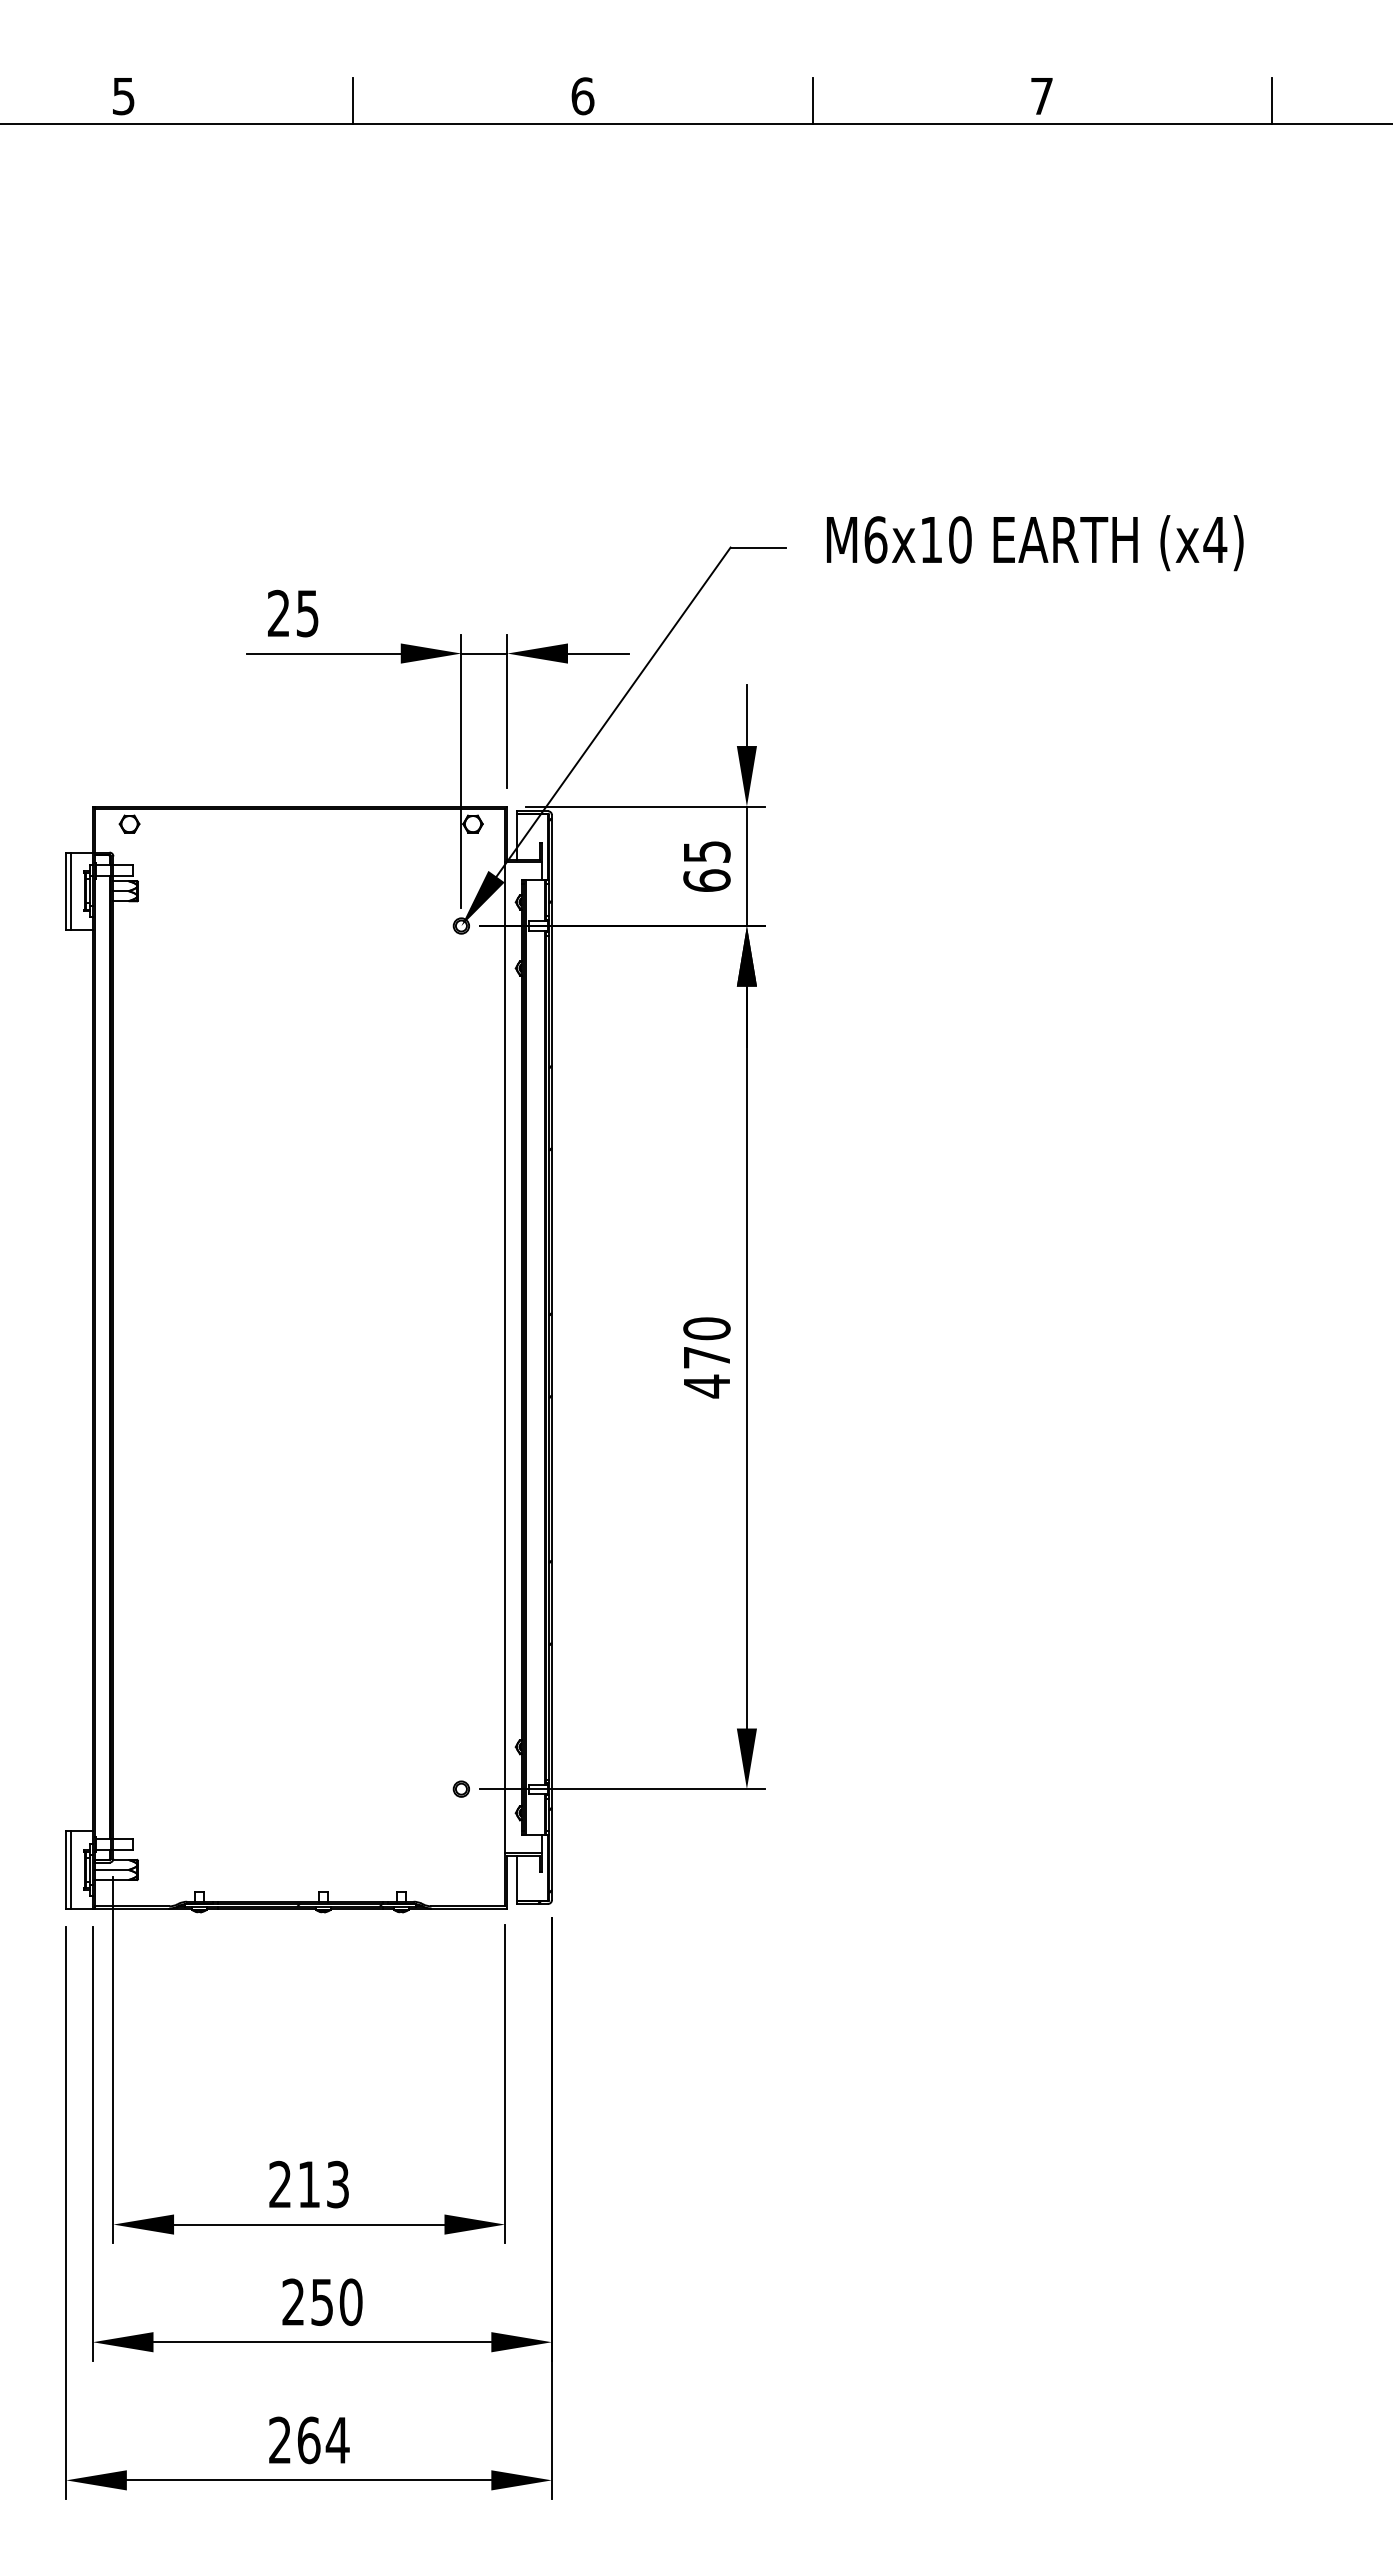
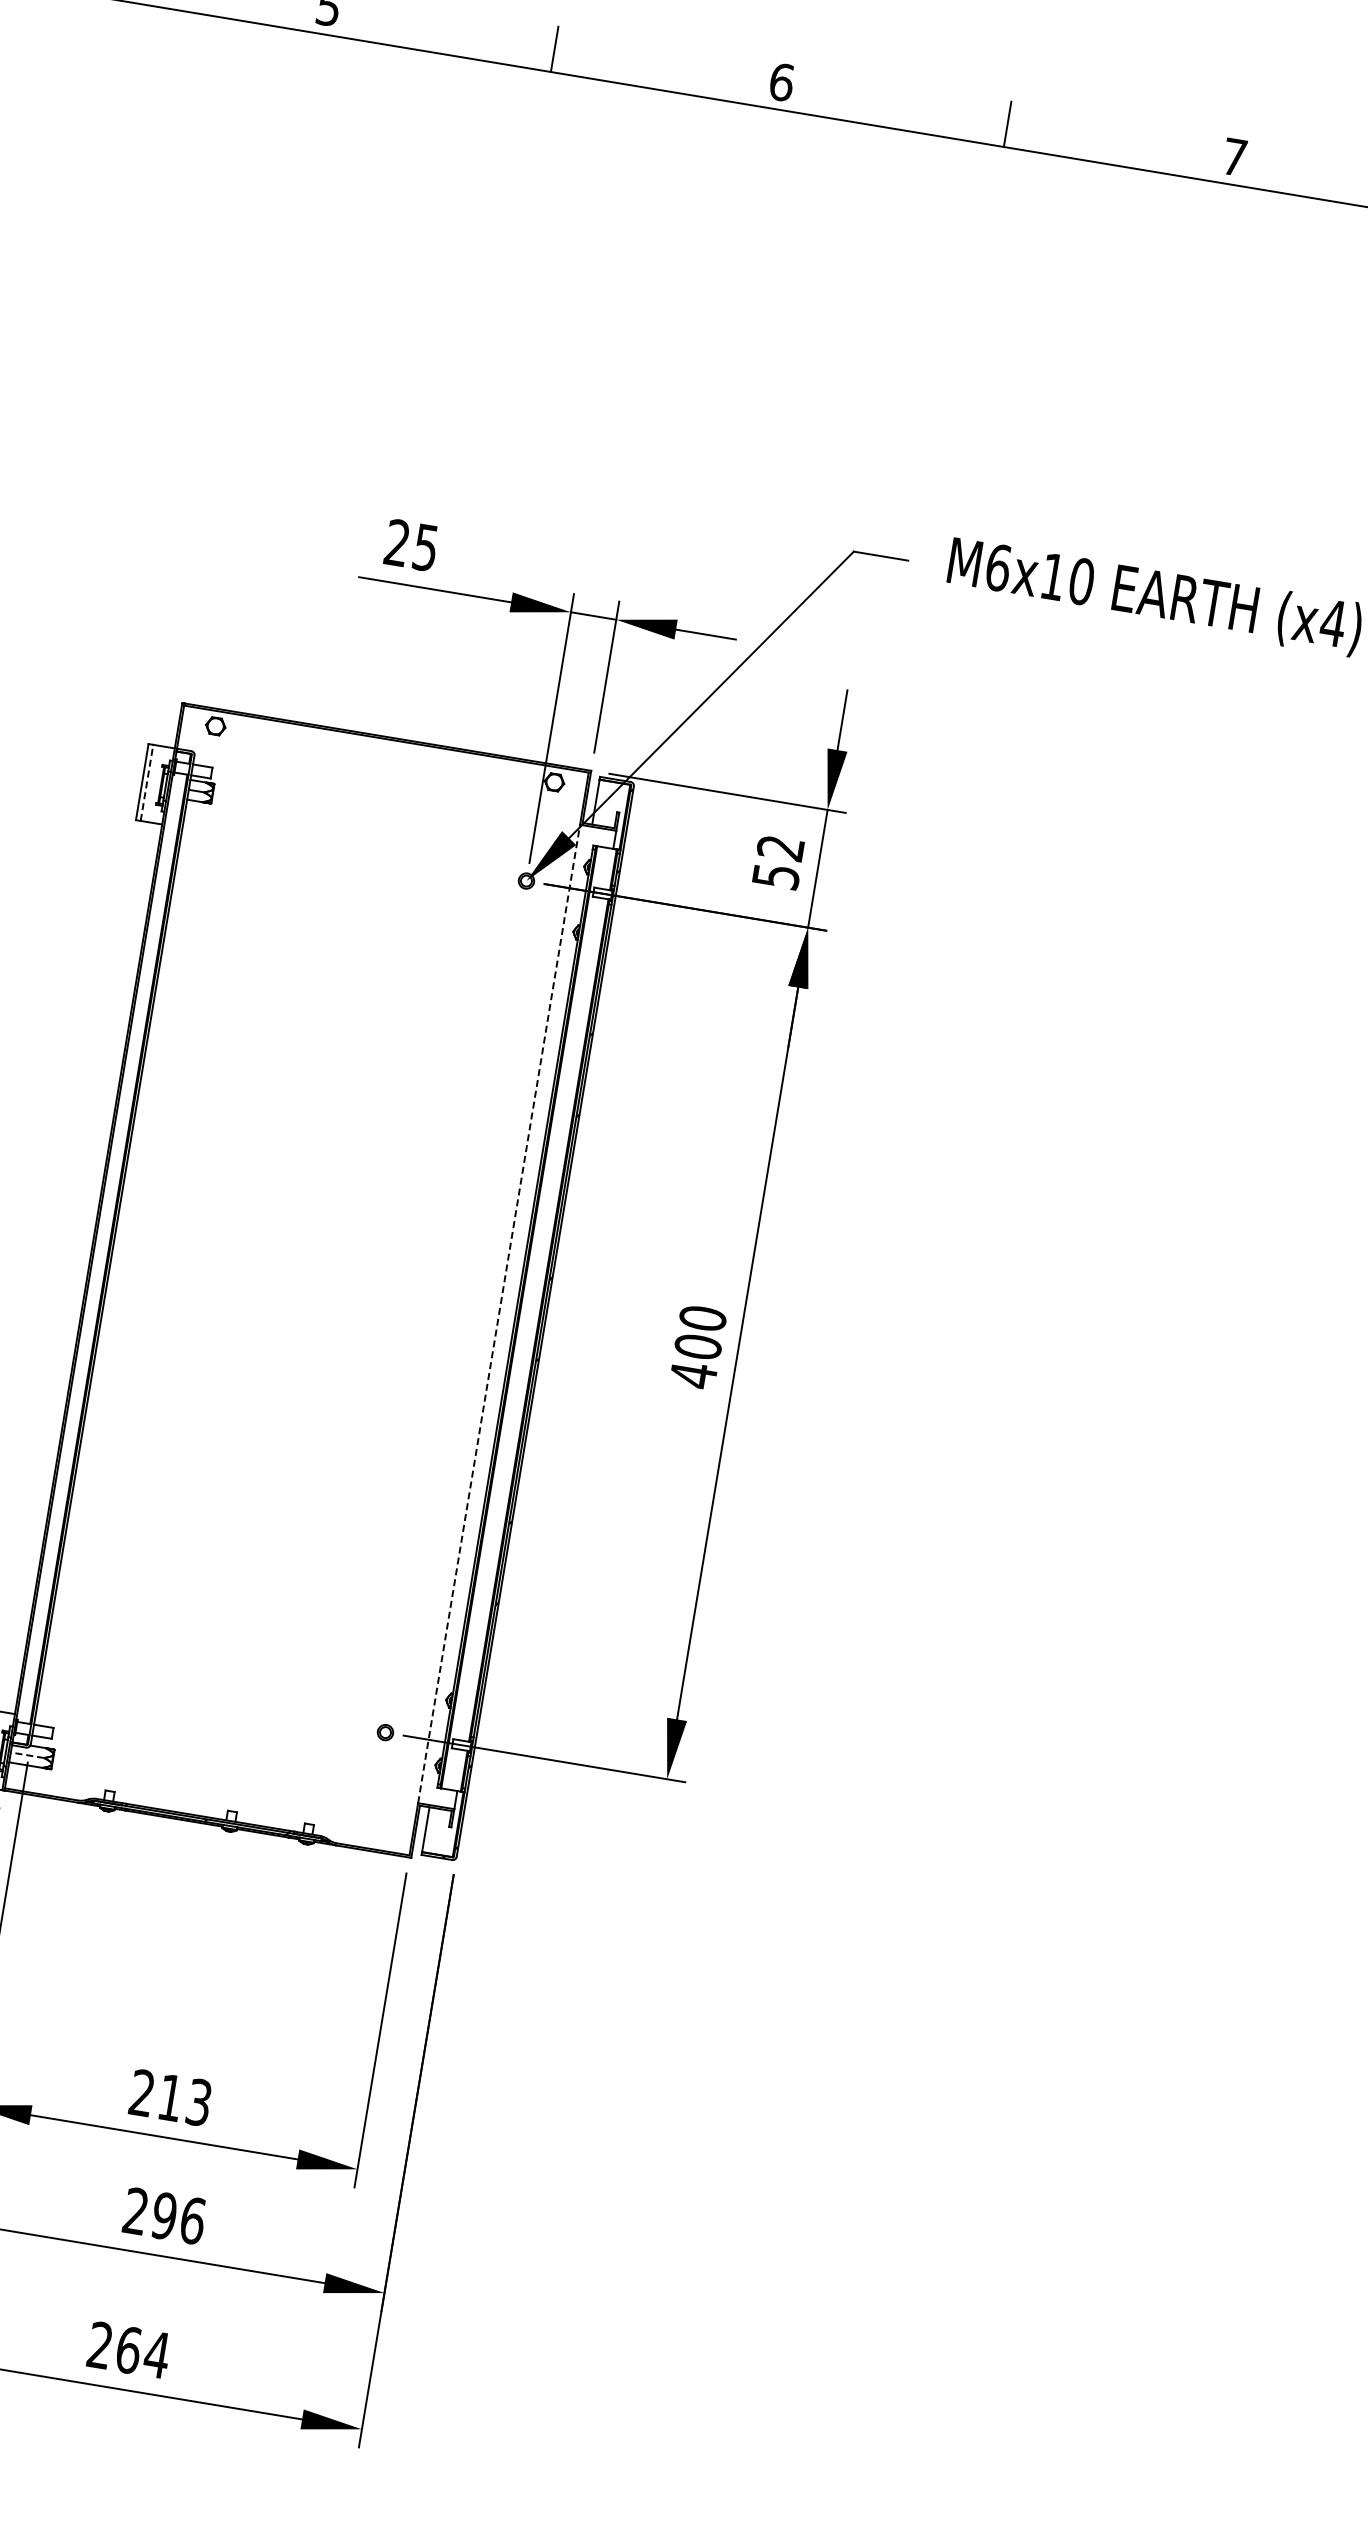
text: (706, 866) -> (777, 862), 65 -> 52
line: (71, 891) -> (147, 783), solid -> dashed
line: (505, 1357) -> (499, 1313), solid -> dashed
text: (706, 1357) -> (697, 1346), 470 -> 400
line: (111, 1869) -> (27, 1754), solid -> dashed
text: (336, 2301) -> (178, 2217), 250 -> 296

